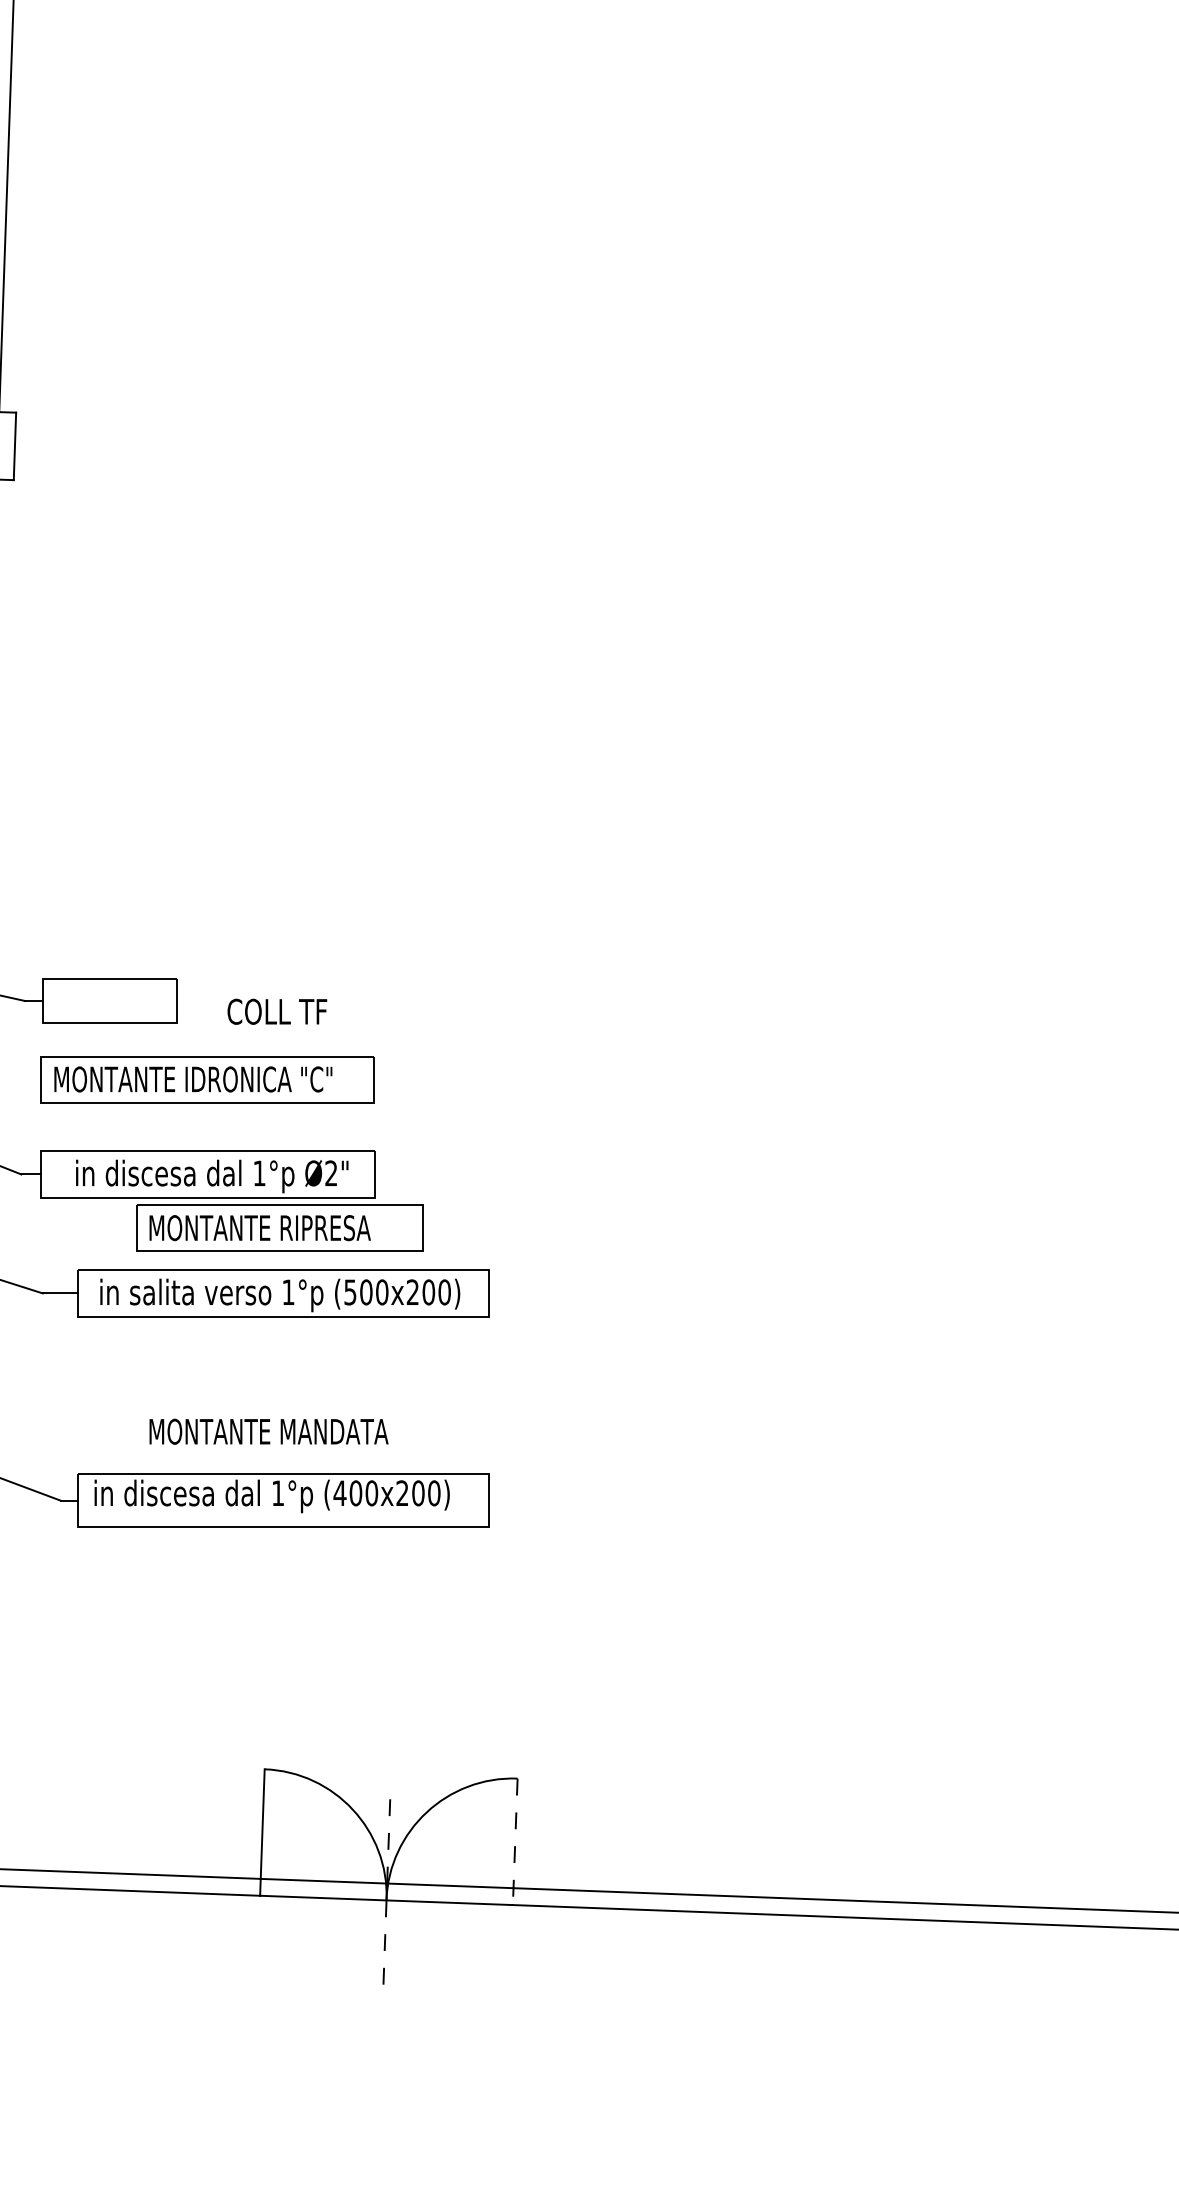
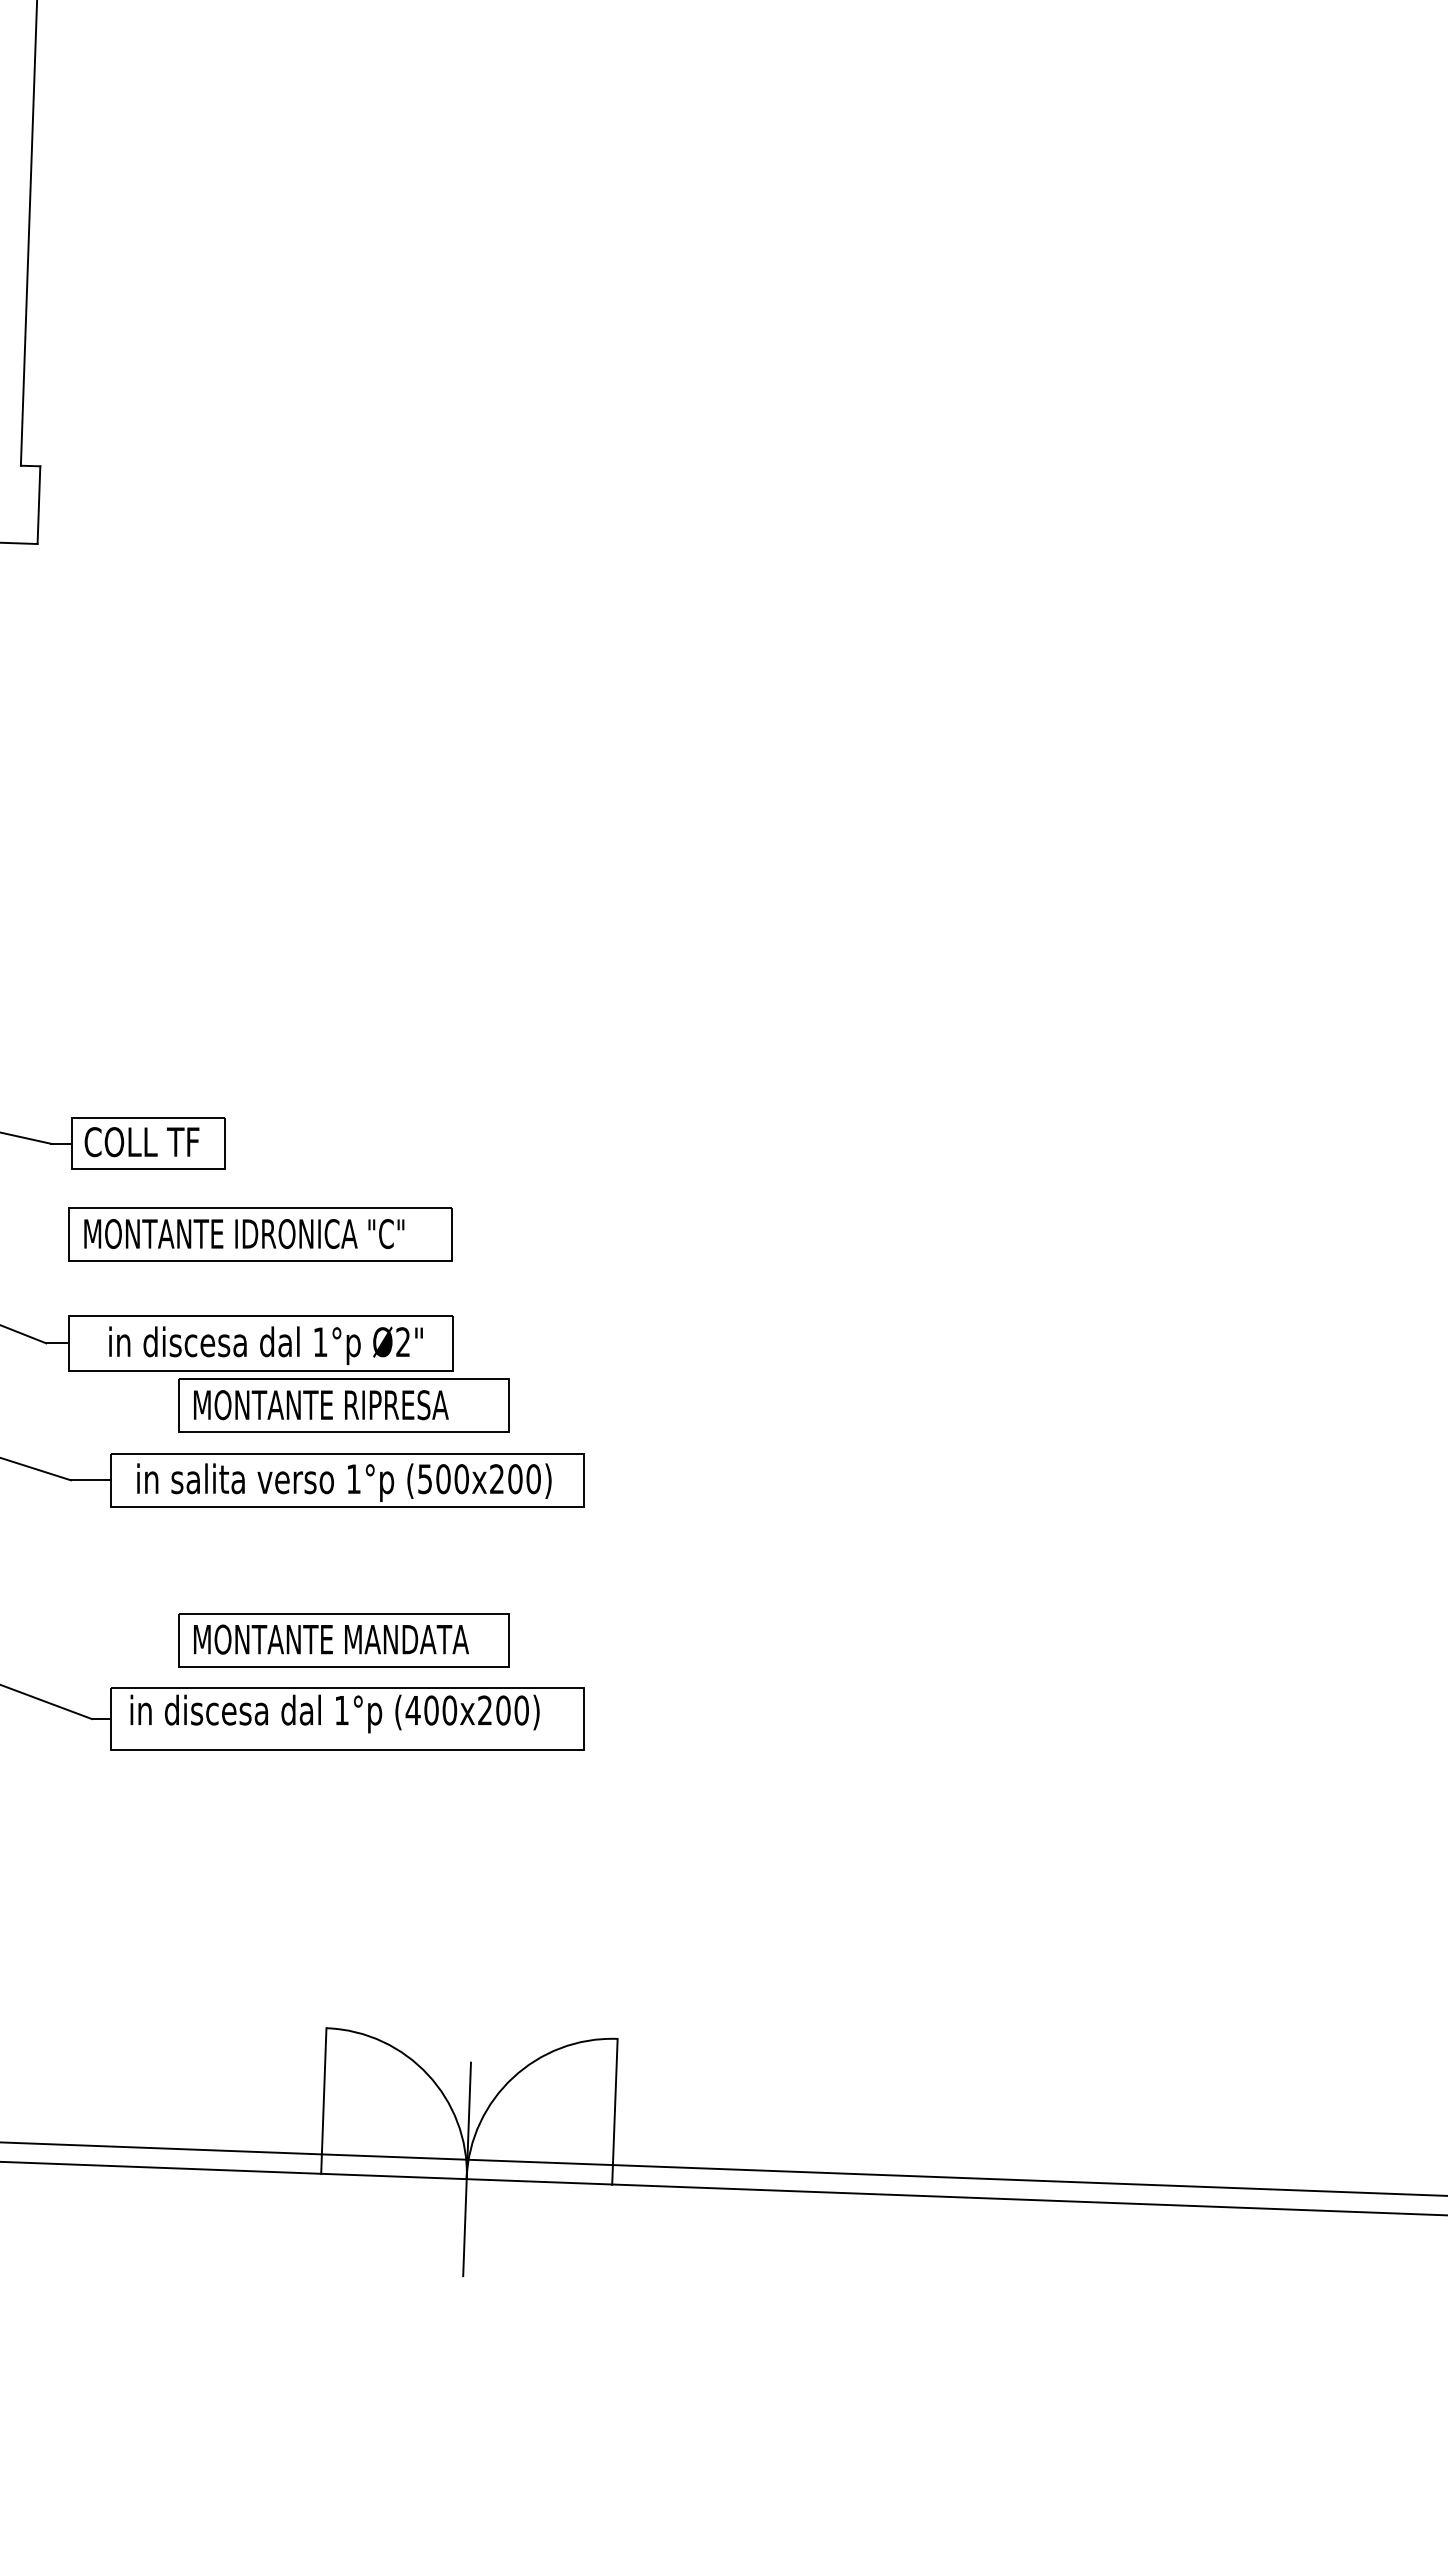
text: (276, 1012) -> (141, 1142), moved
part: (279, 1432) -> (343, 1640), added
line: (514, 1841) -> (614, 2111), dashed -> solid
line: (387, 1892) -> (467, 2169), dashed -> solid

